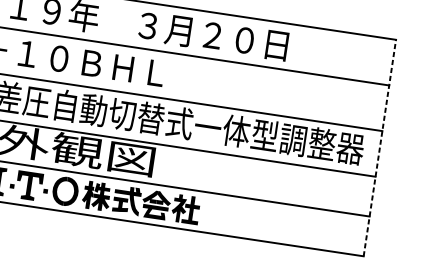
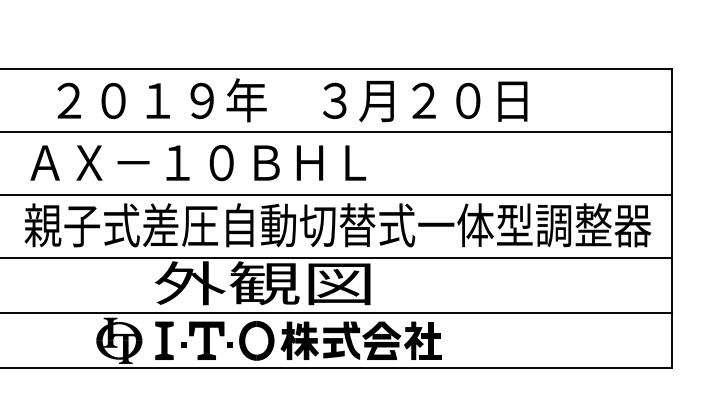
line: (380, 147) -> (672, 218), dashed -> solid

